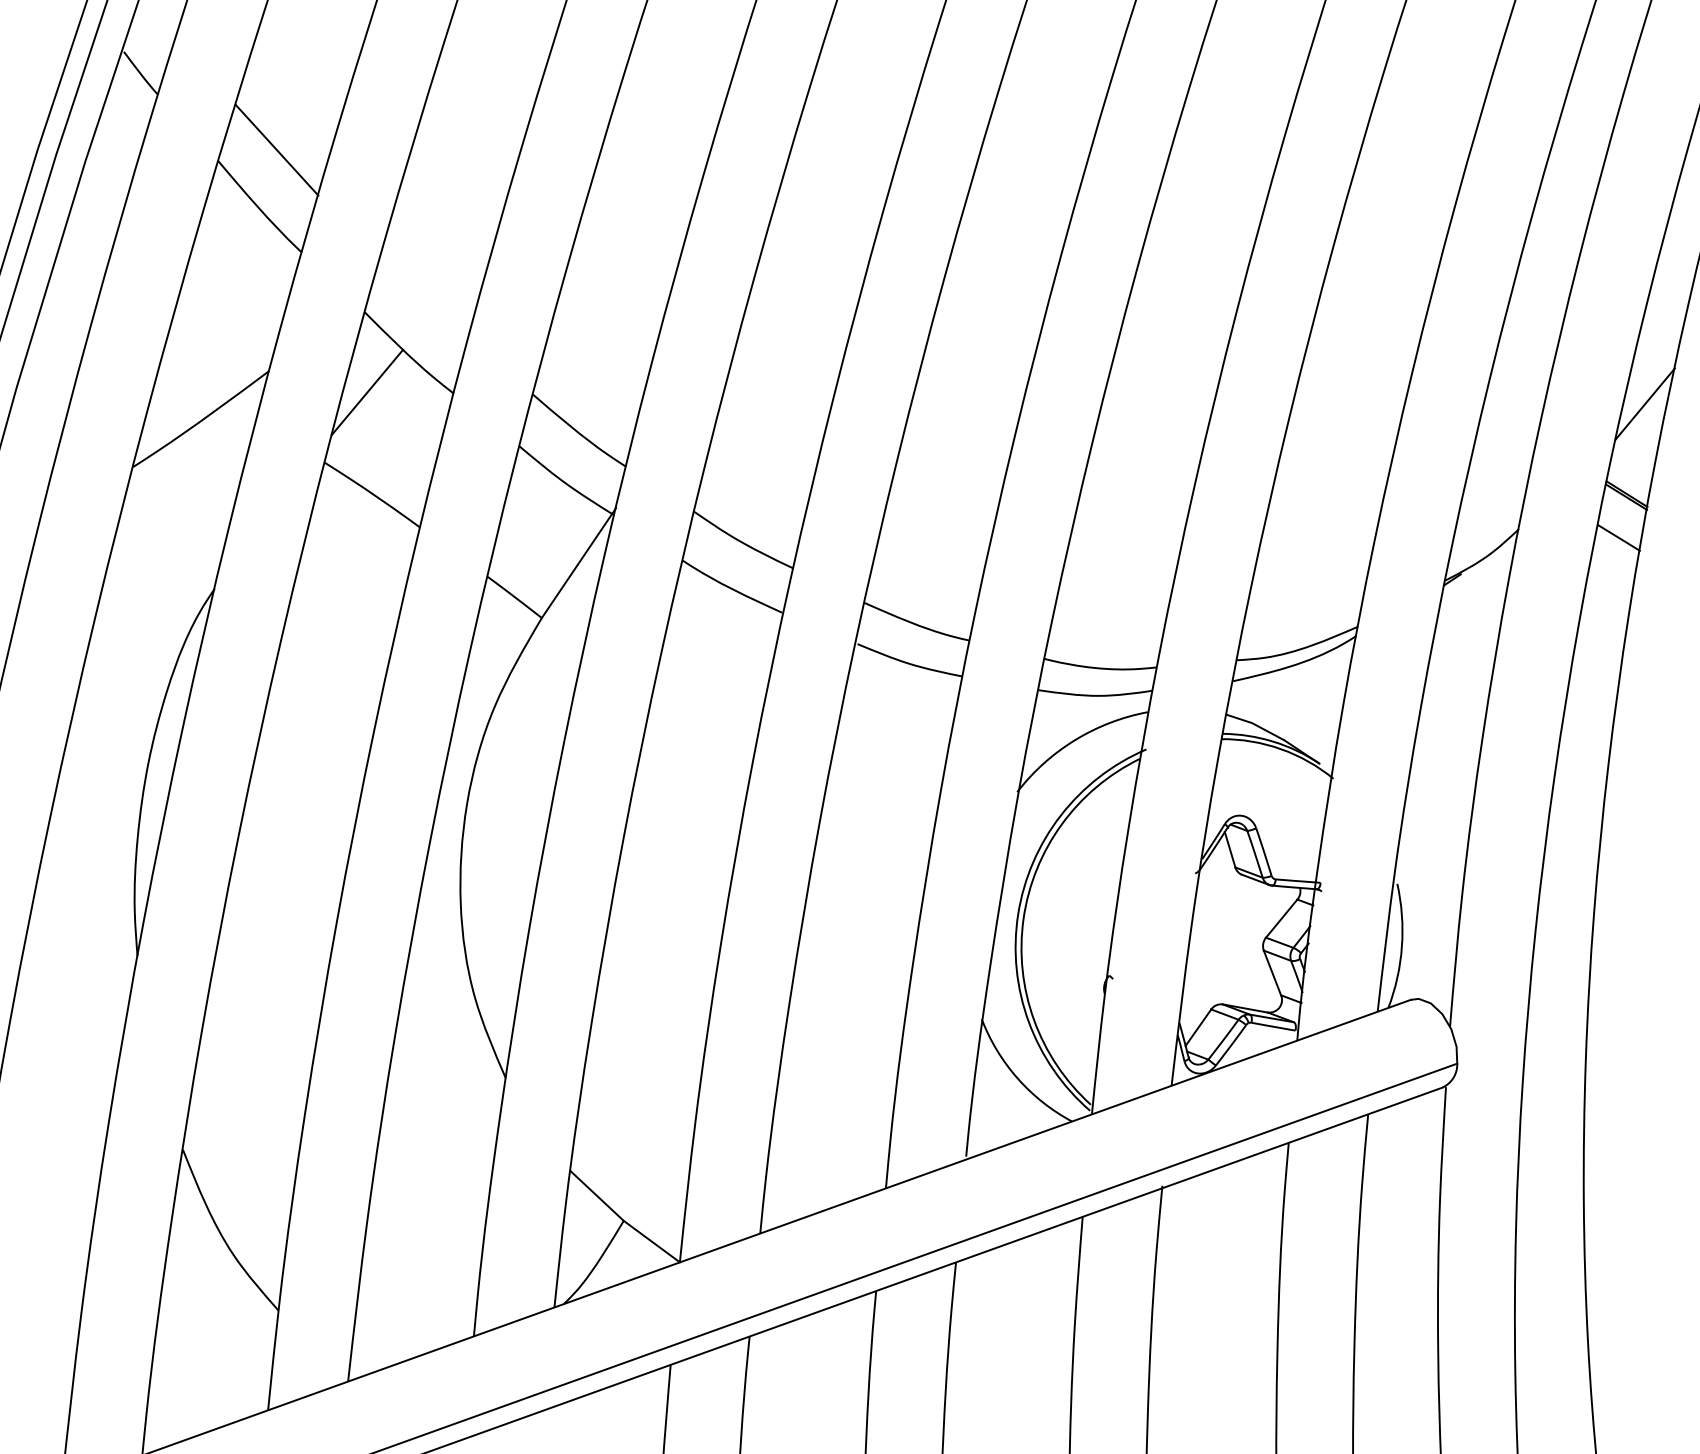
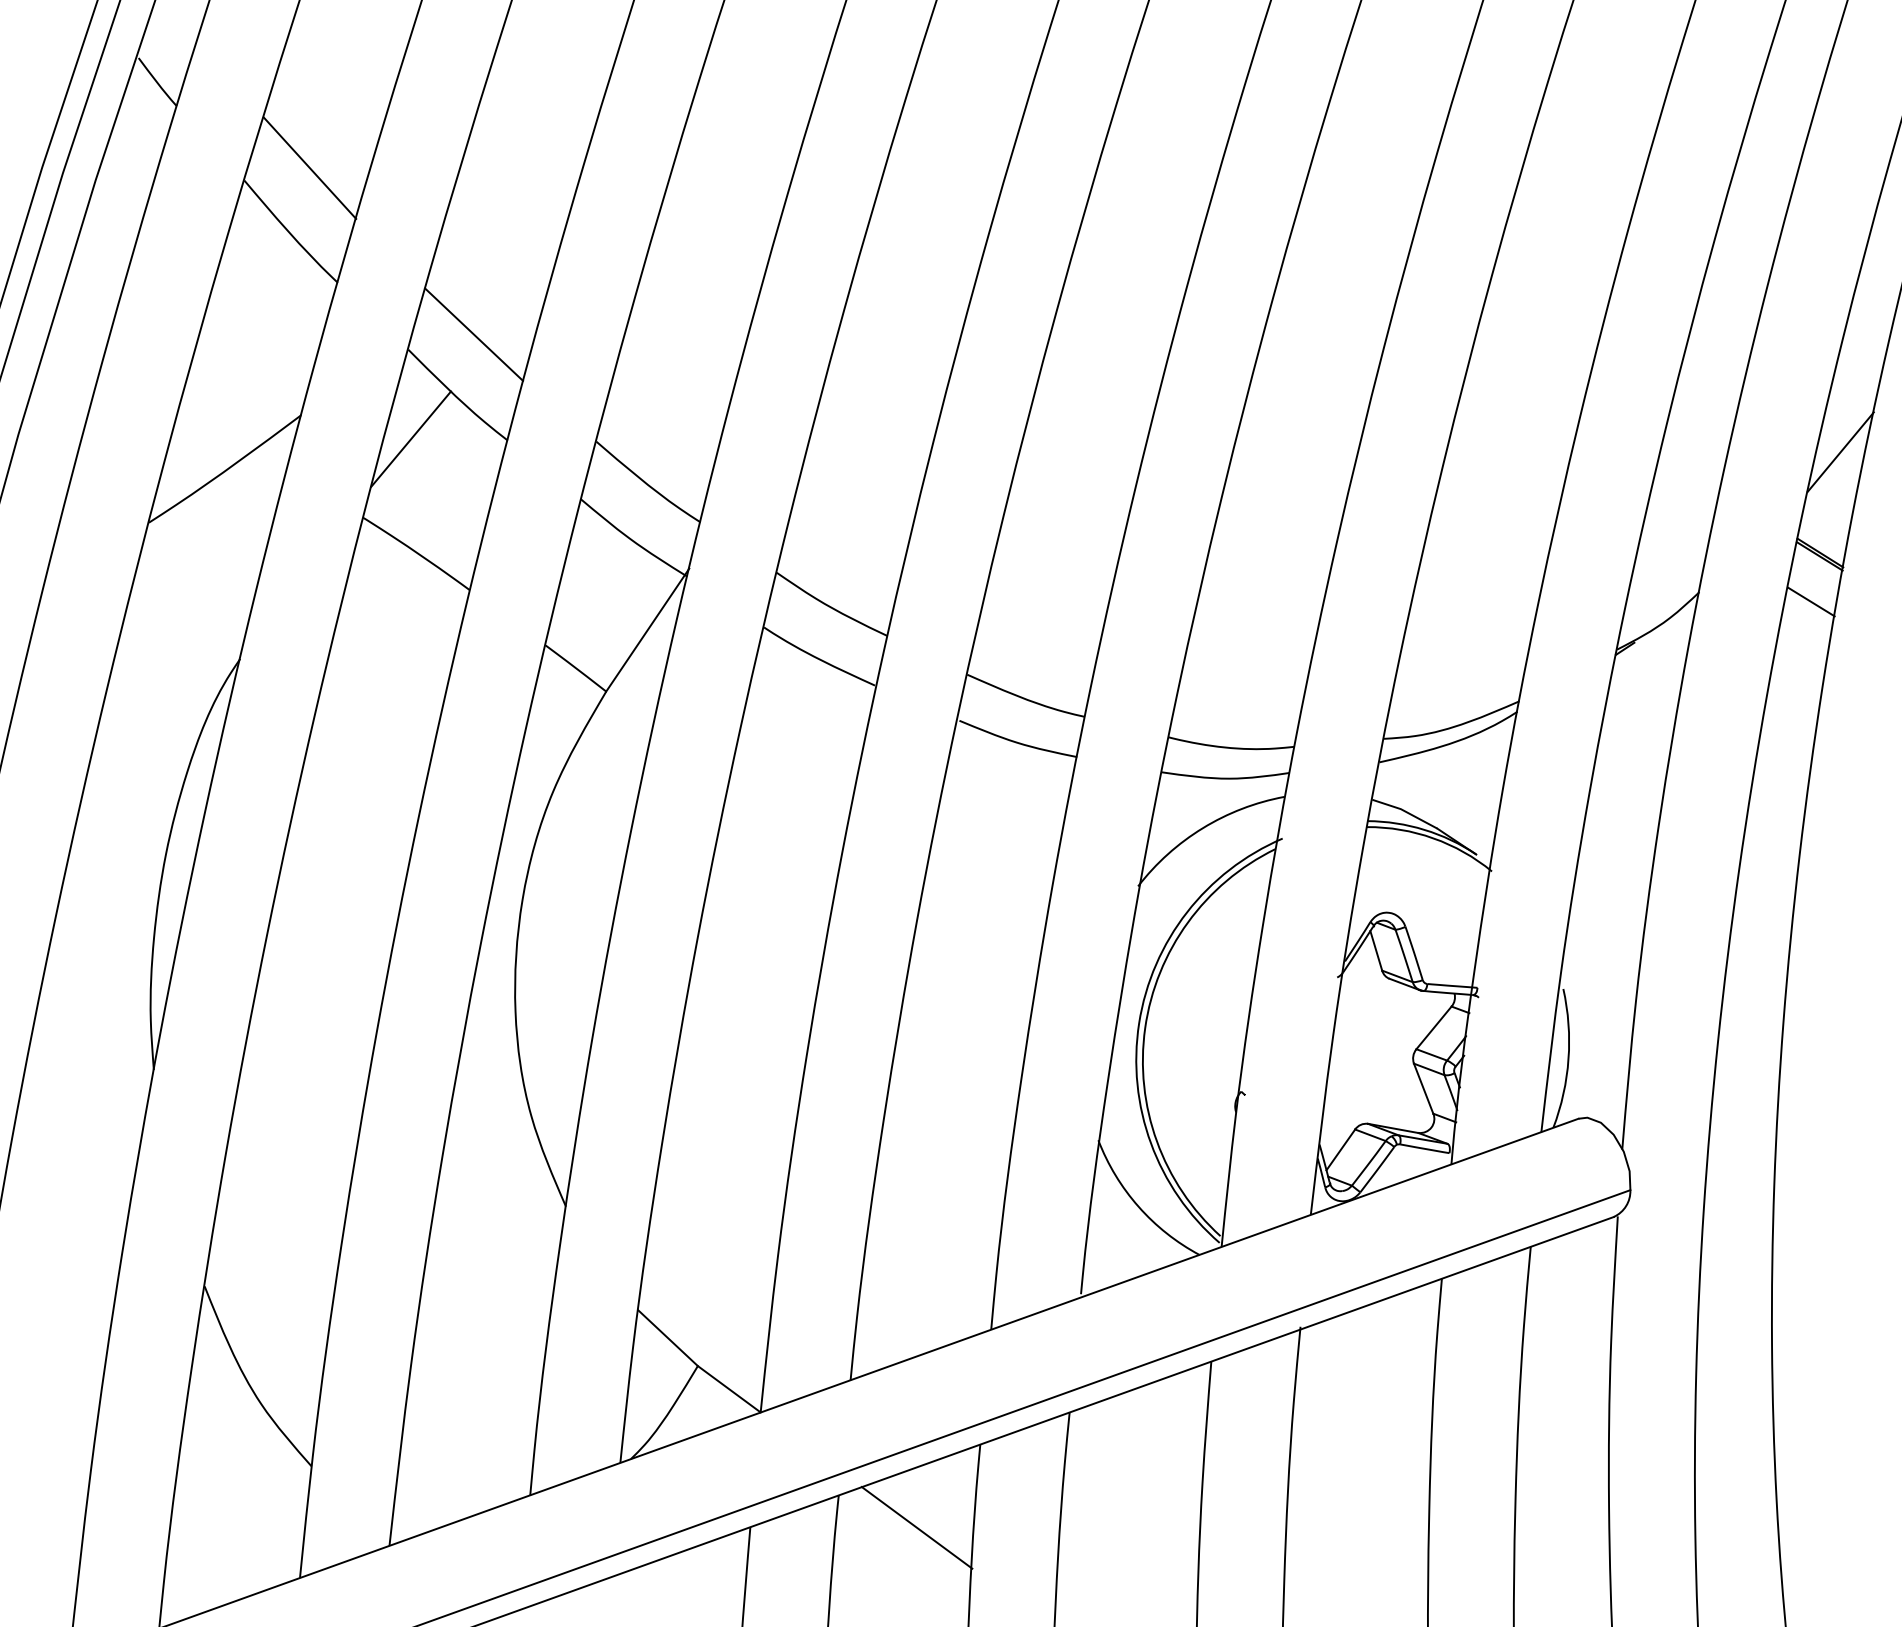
line: (424, 298) -> (474, 334), added
line: (819, 1365) -> (916, 1527), added

